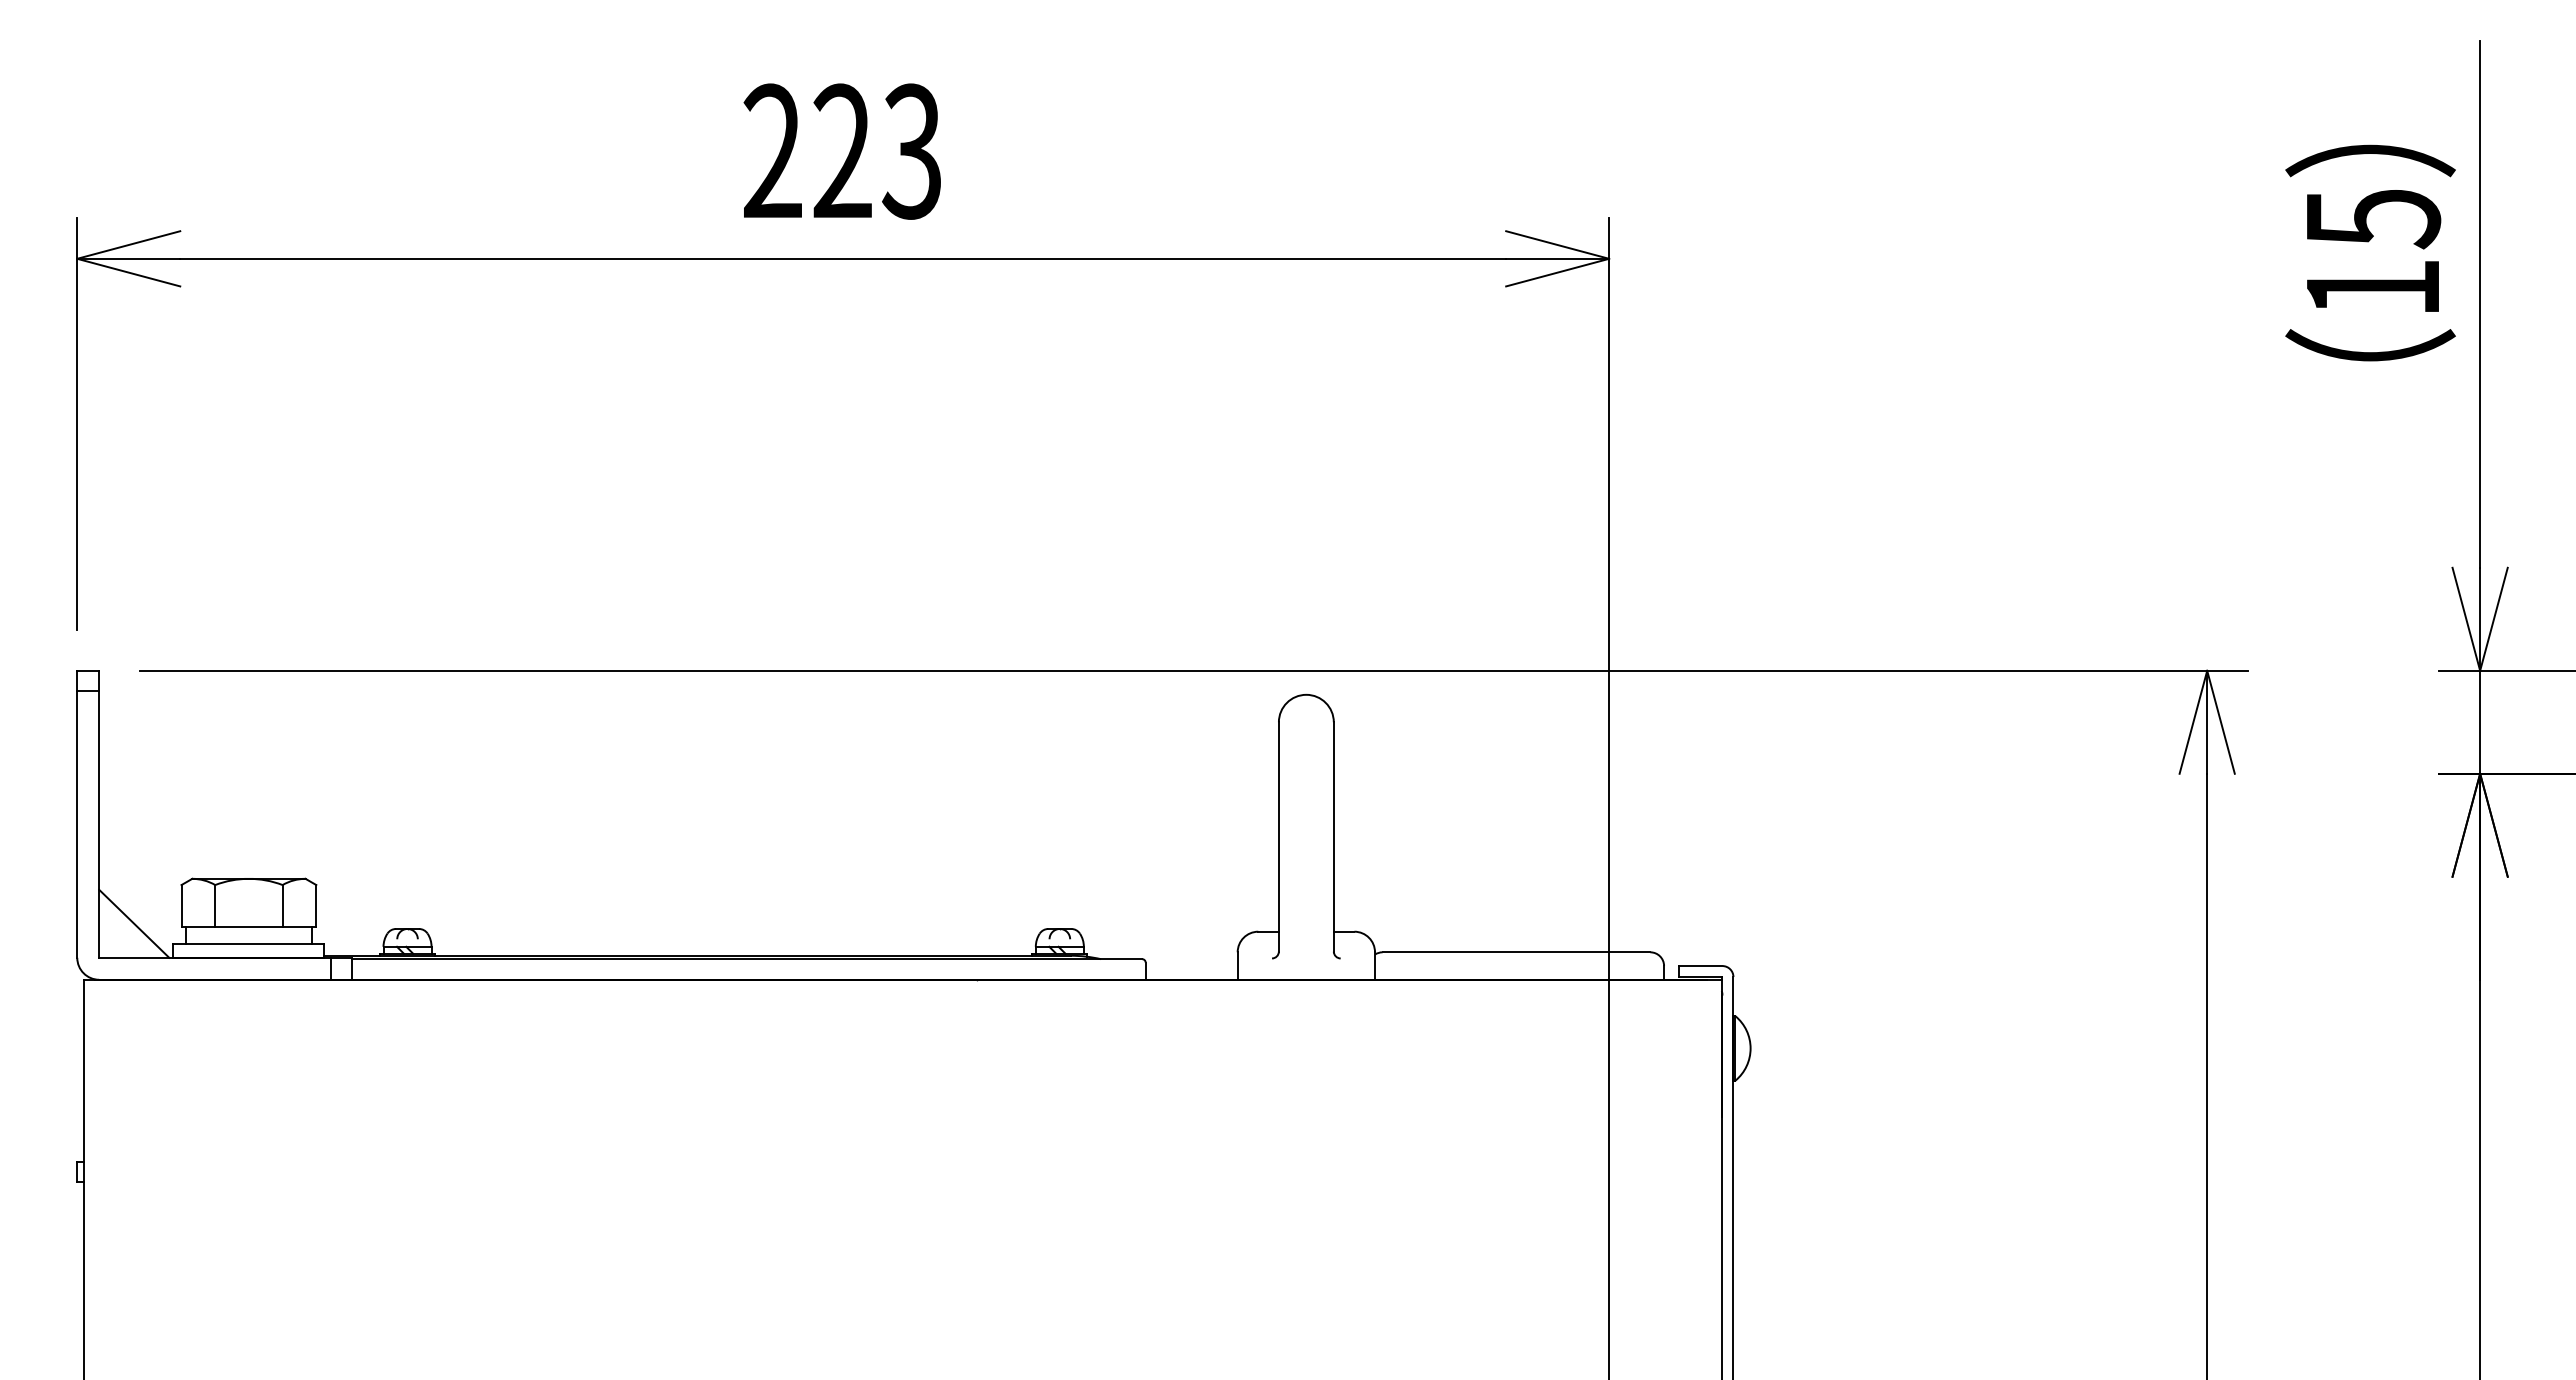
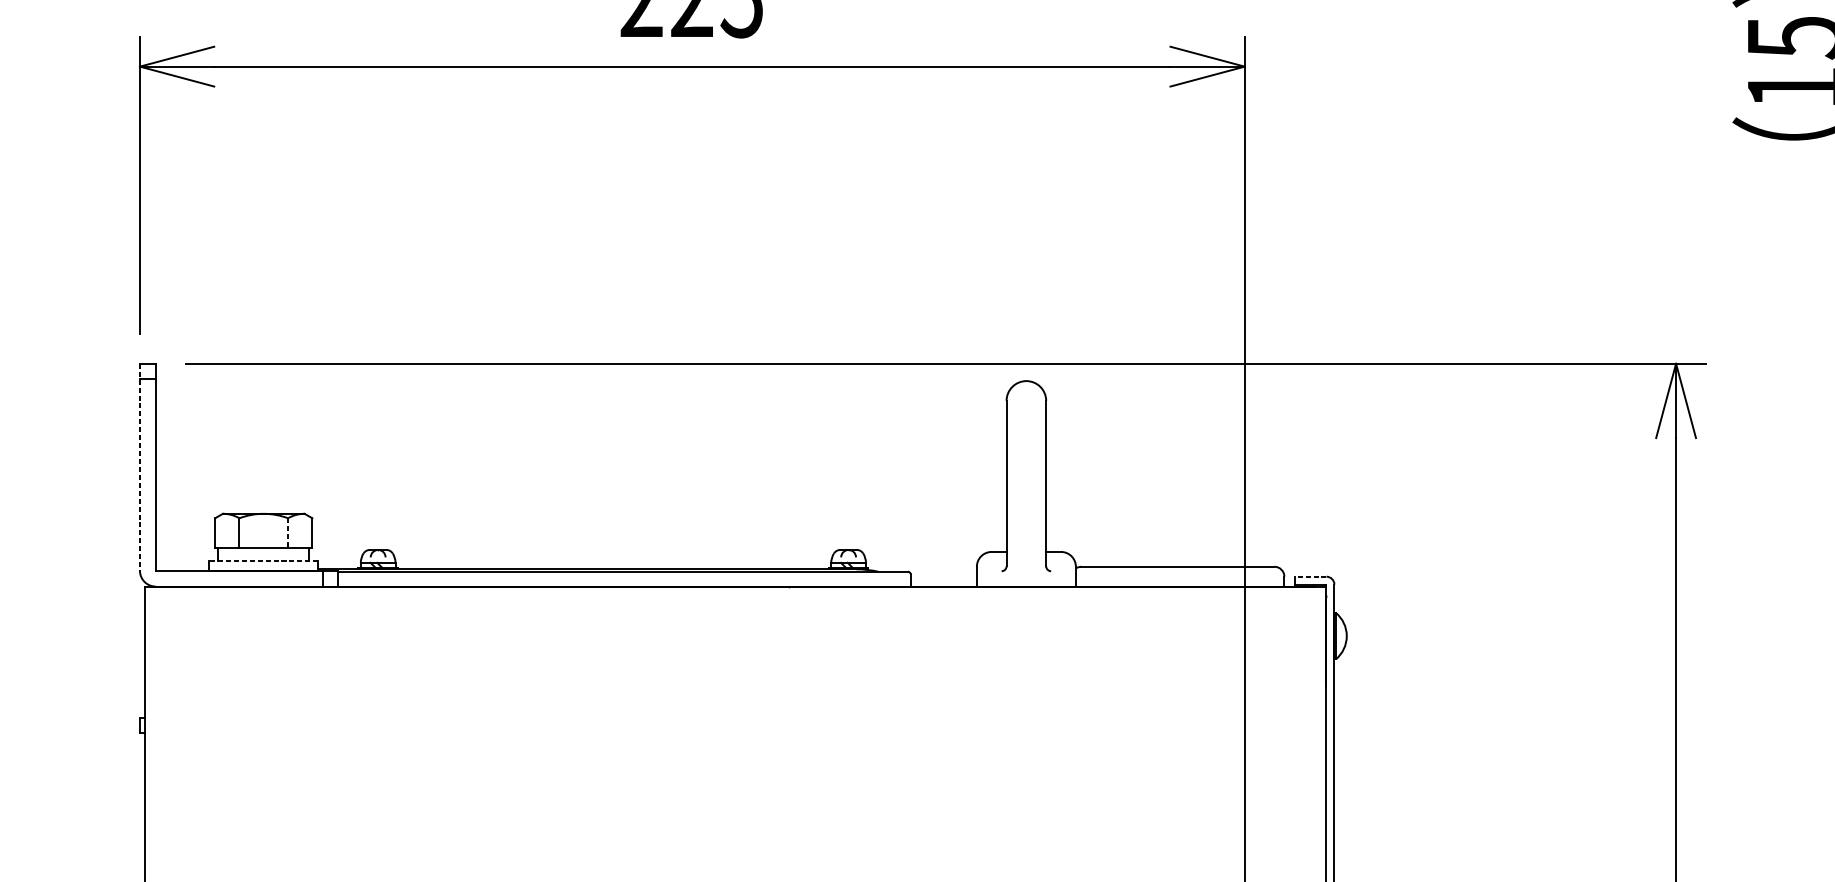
line: (77, 814) -> (140, 467), solid -> dashed
line: (282, 905) -> (287, 533), solid -> dashed
line: (134, 923) -> (181, 546), removed
line: (248, 944) -> (263, 561), solid -> dashed
line: (1700, 966) -> (1310, 577), solid -> dashed

